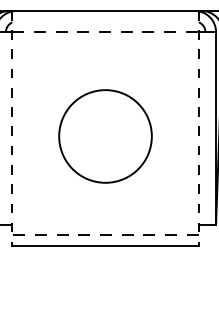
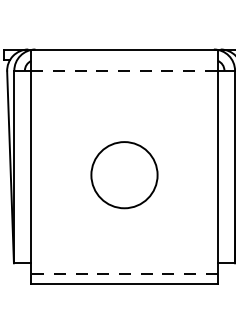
line: (12, 128) -> (31, 167), dashed -> solid
line: (198, 128) -> (217, 167), dashed -> solid
circle: (105, 136) -> (124, 175), size x0.71

